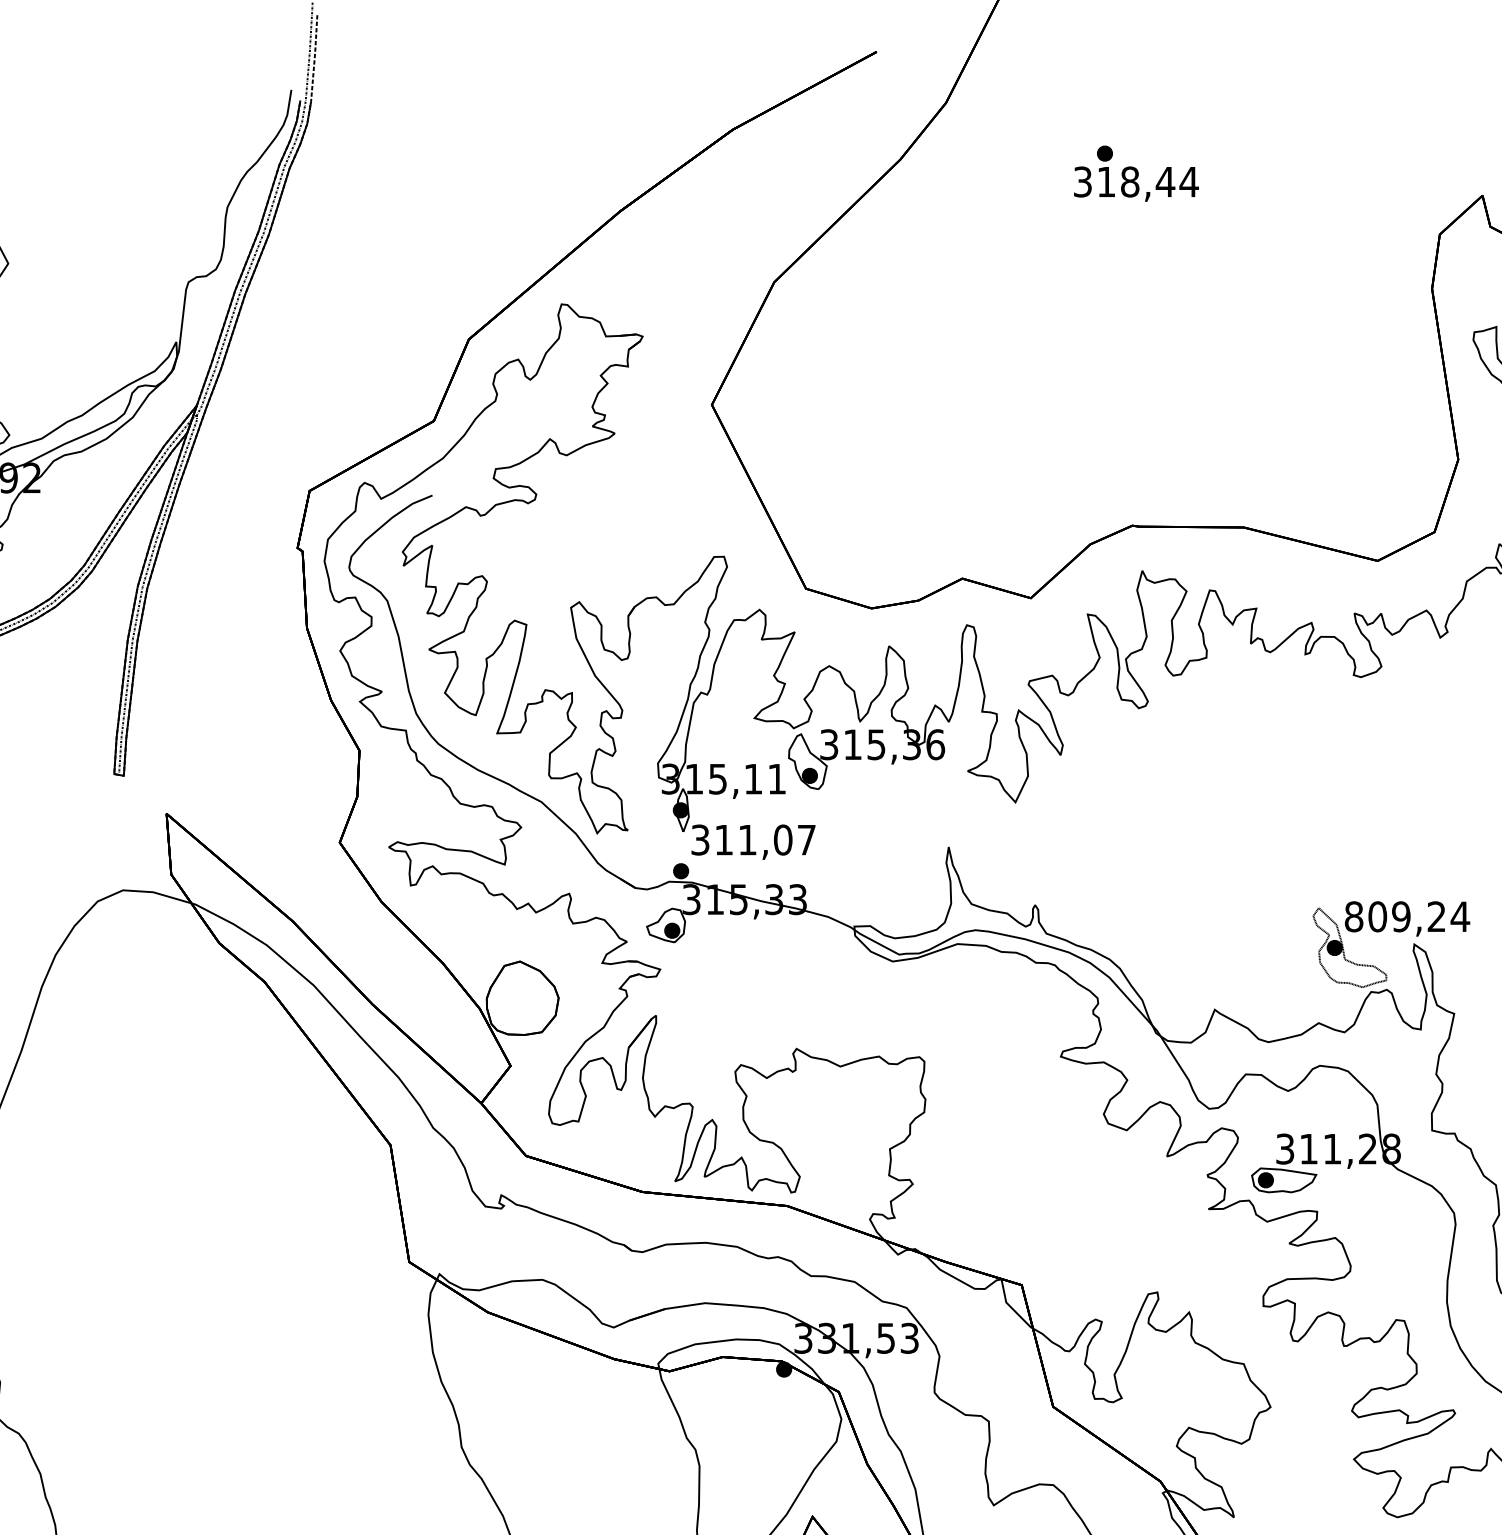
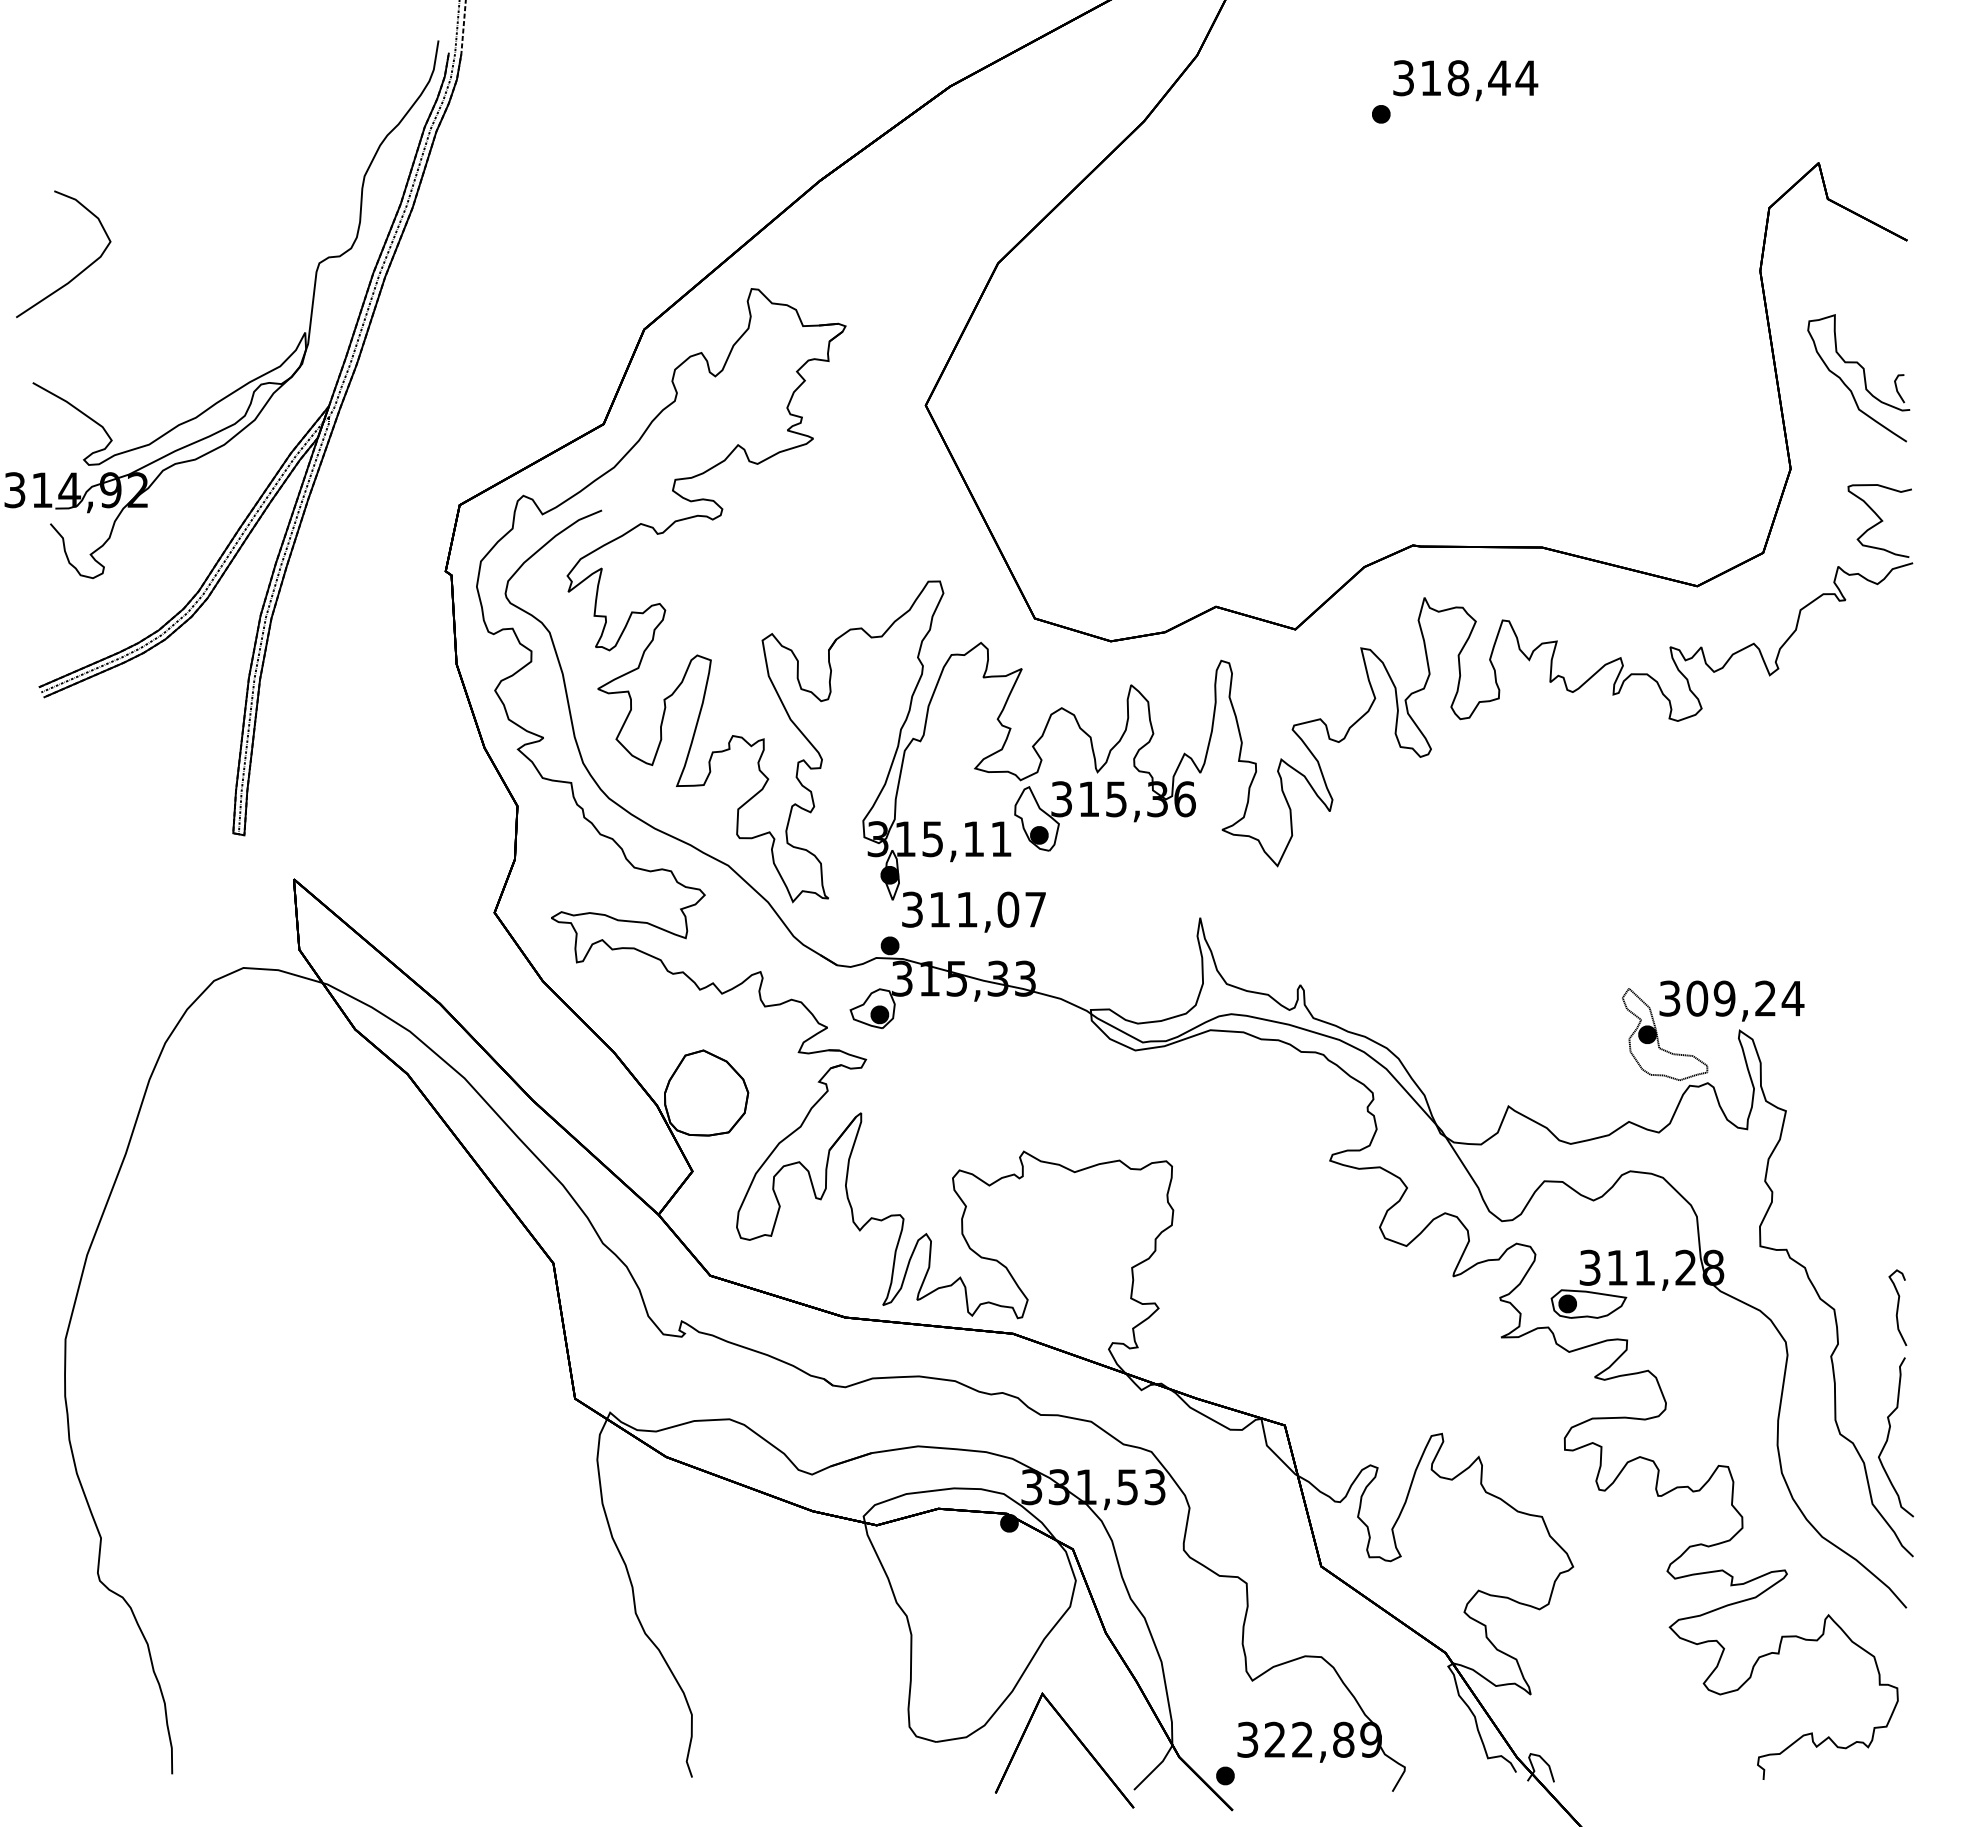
text: (1136, 183) -> (1465, 80), moved
text: (1353, 916) -> (1669, 998), 809,24 -> 309,24

